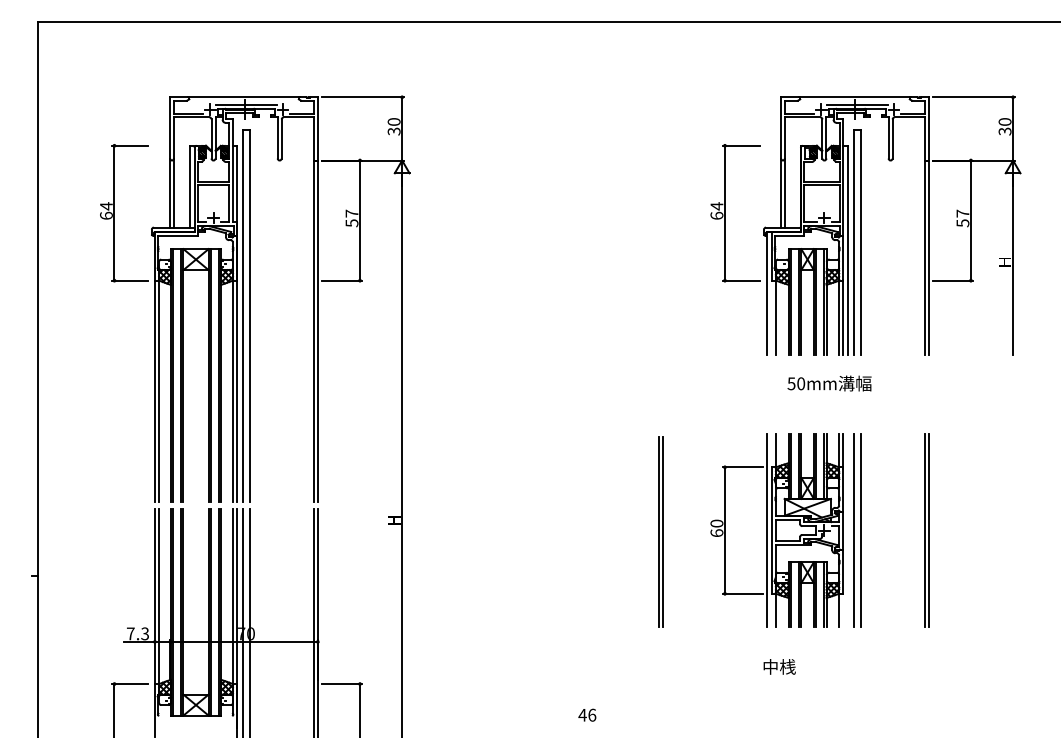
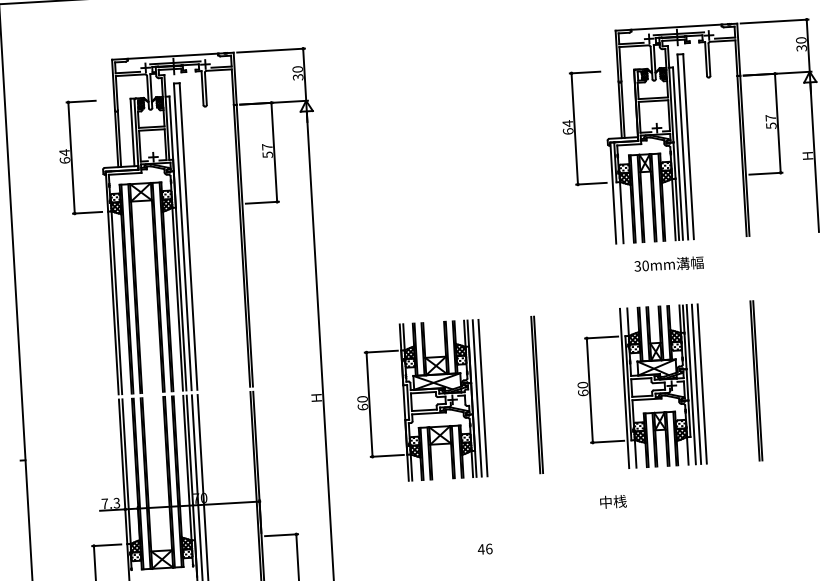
text: (791, 383) -> (637, 266), 50mm -> 30mm
line: (848, 530) -> (691, 384), added
part: (519, 531) -> (420, 401), added
text: (779, 666) -> (613, 501), moved

